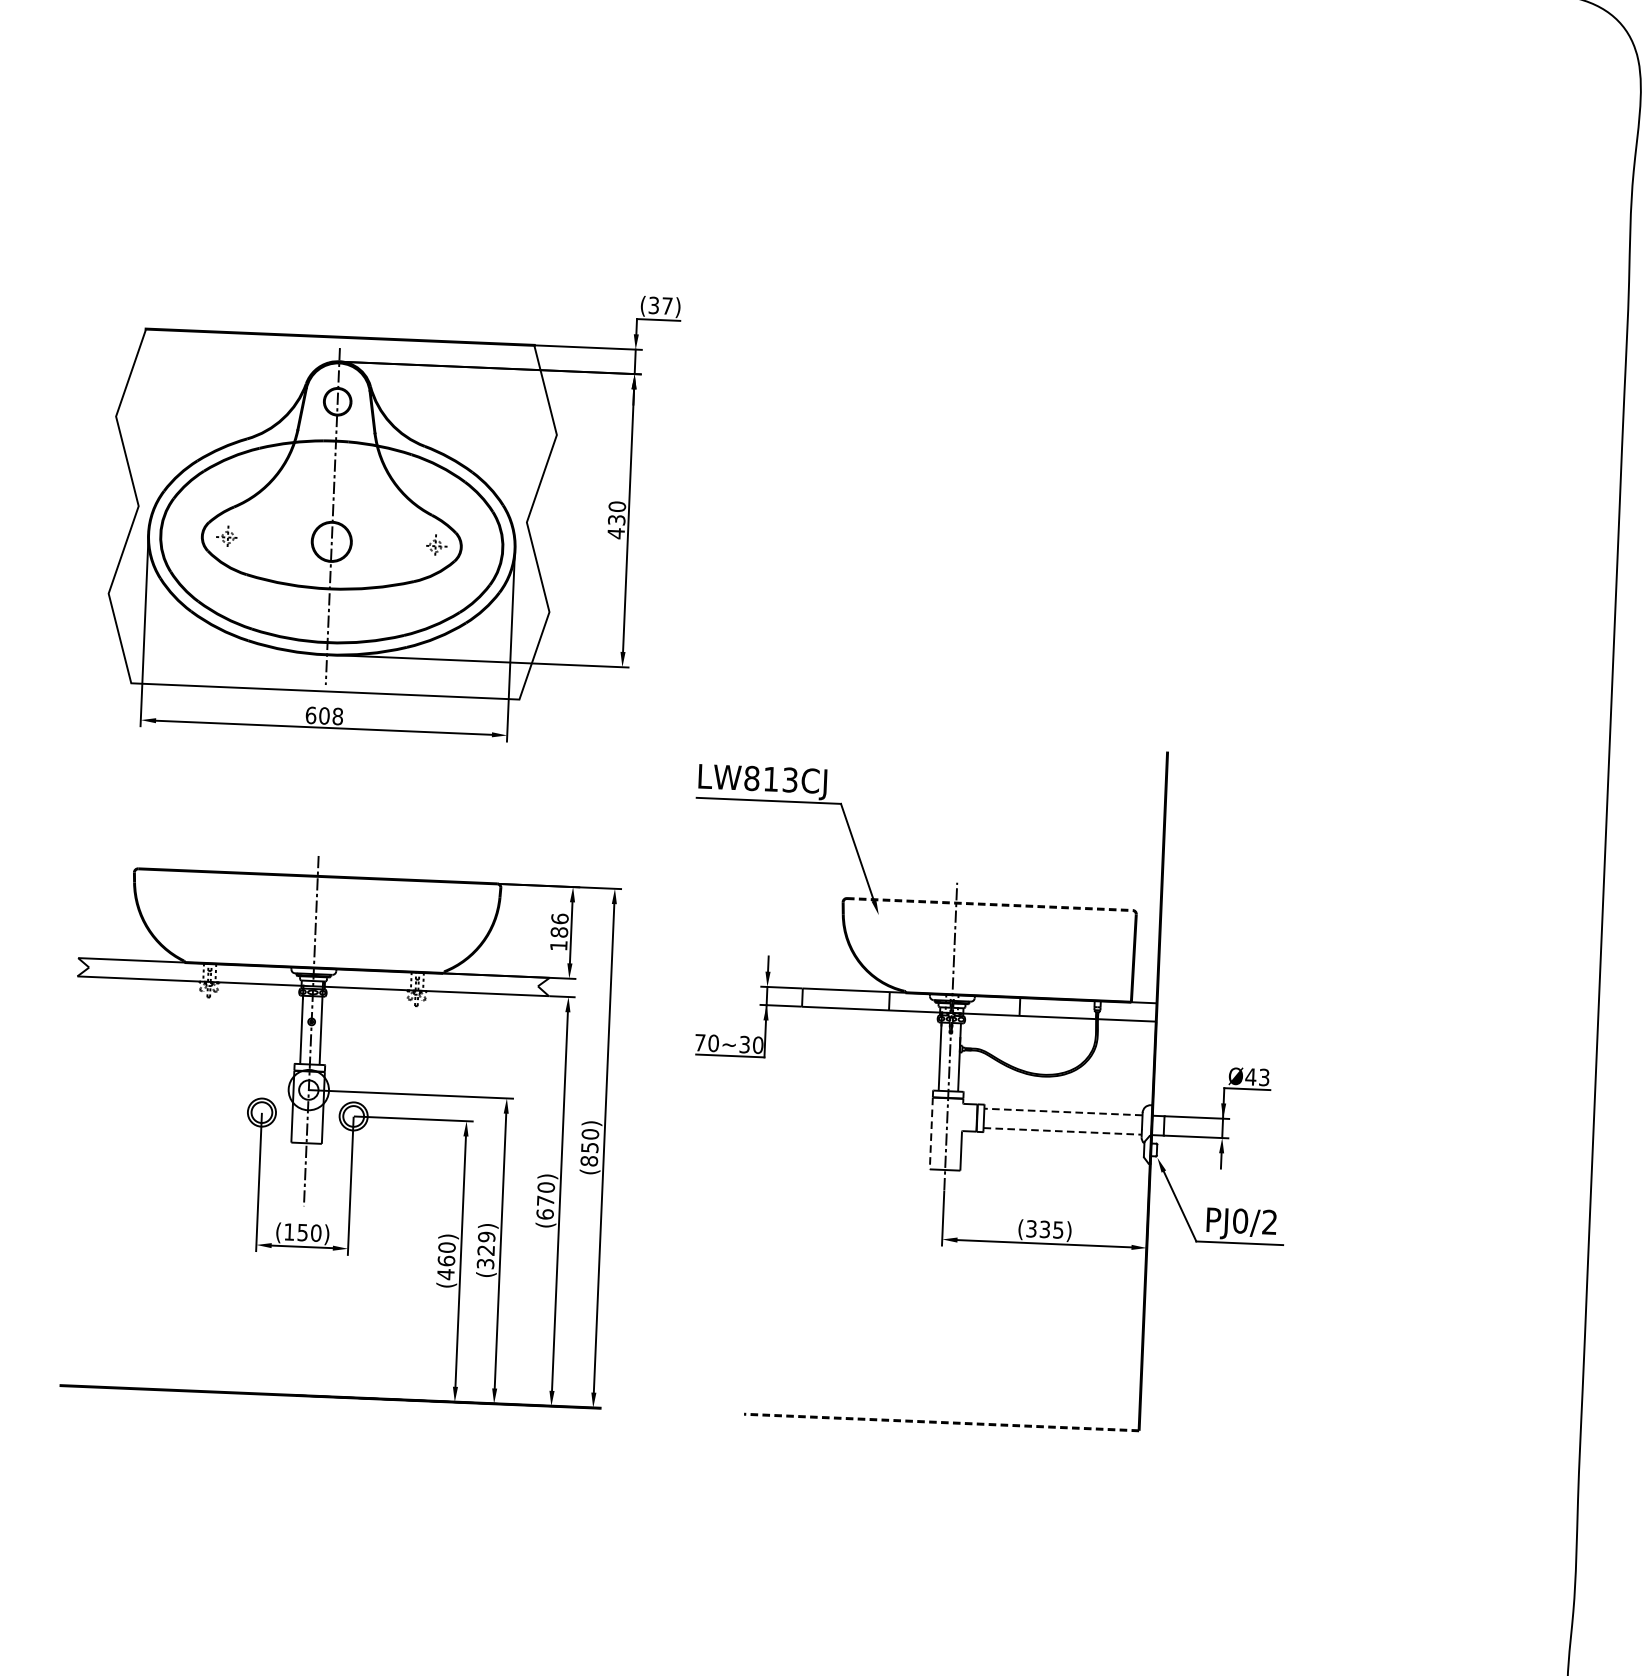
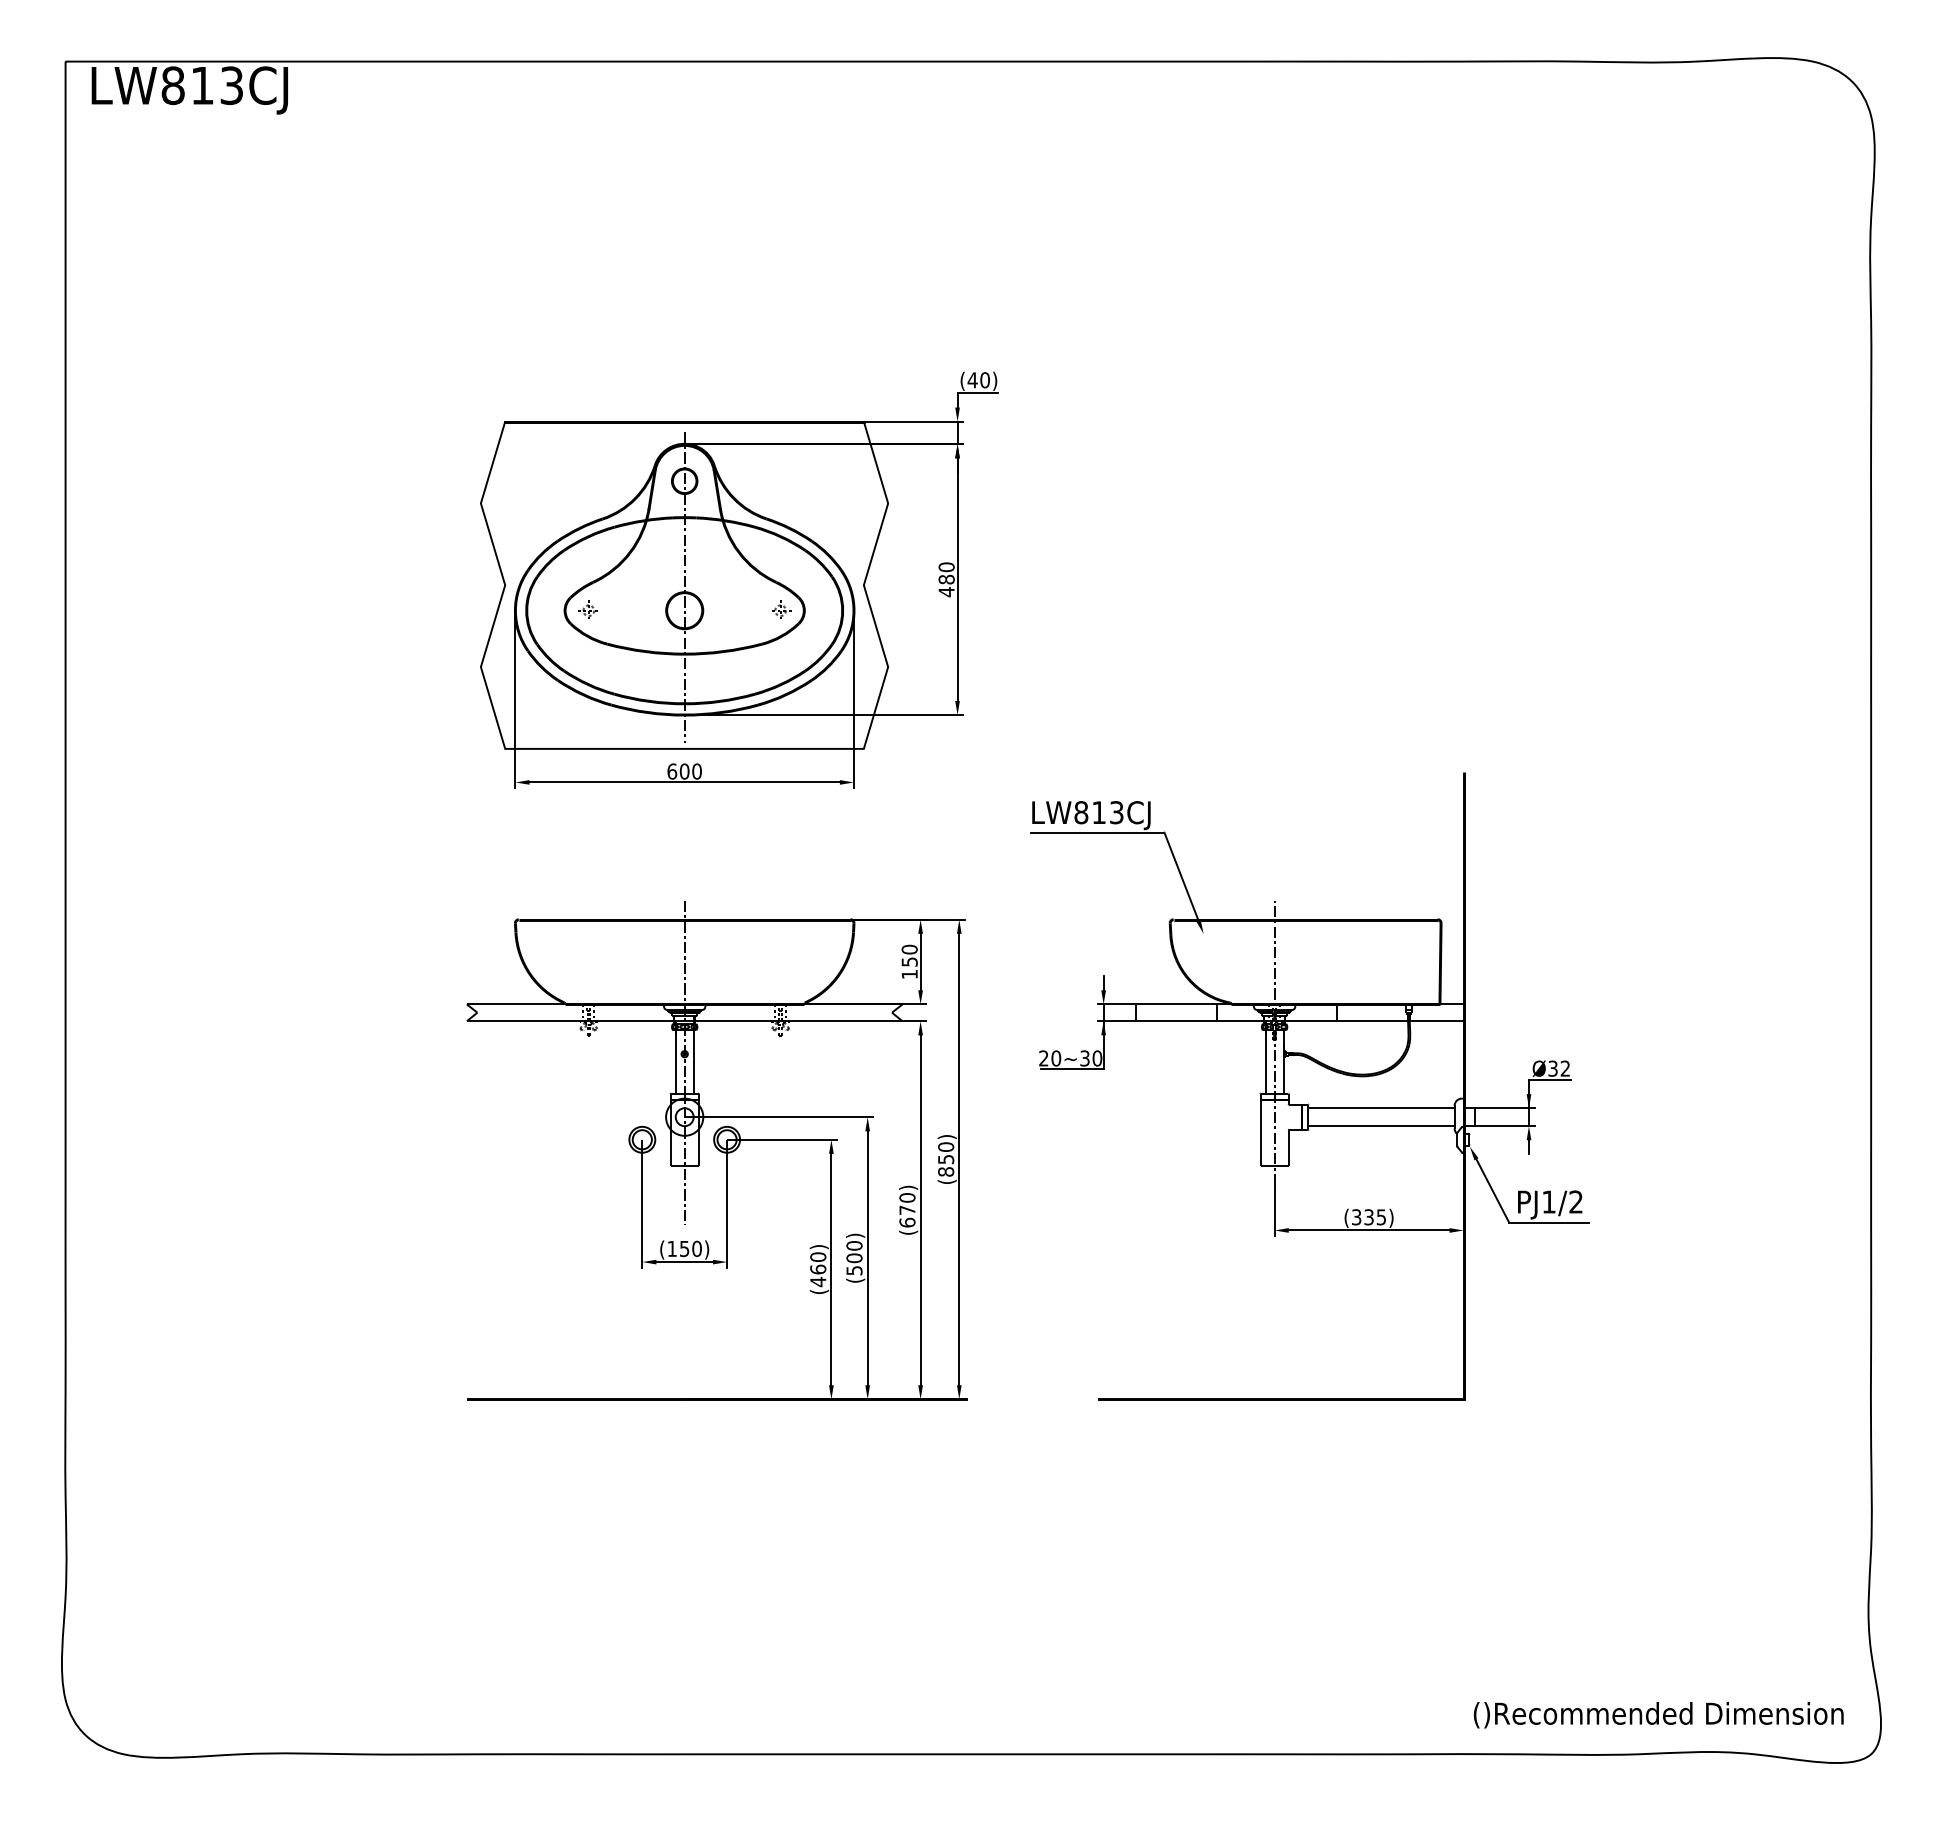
text: (660, 306) -> (978, 380), (37) -> (40)
text: (616, 519) -> (946, 579), 430 -> 480
text: (337, 716) -> (696, 771), 608 -> 600
line: (990, 904) -> (1306, 919), dashed -> solid
text: (559, 925) -> (909, 955), 186 -> 150
text: (699, 1042) -> (1043, 1058), 70~30 -> 20~30
text: (1256, 1077) -> (1558, 1068), Ø43 -> Ø32
line: (1063, 1112) -> (1381, 1108), dashed -> solid
line: (1063, 1131) -> (1382, 1126), dashed -> solid
line: (931, 1133) -> (1260, 1133), dashed -> solid
text: (1241, 1220) -> (1549, 1201), PJ0/2 -> PJ1/2
text: (486, 1249) -> (854, 1257), (329) -> (500)
line: (941, 1422) -> (1281, 1399), dashed -> solid

